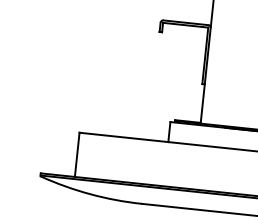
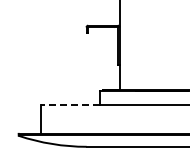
line: (122, 136) -> (69, 104), solid -> dashed

